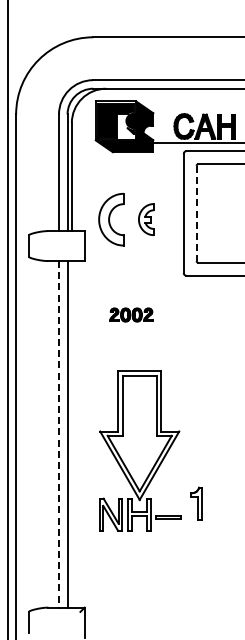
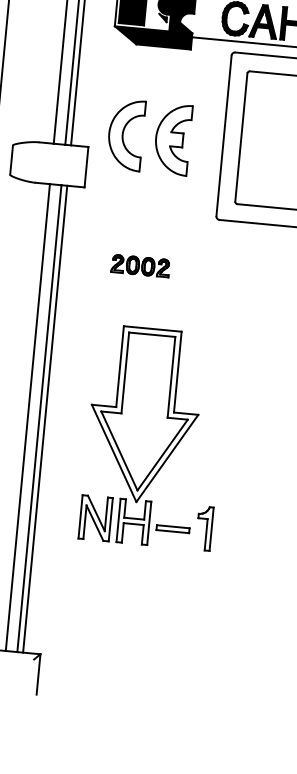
line: (196, 213) -> (241, 137), dashed -> solid
part: (146, 219) -> (173, 139), size x1.67
line: (59, 434) -> (28, 417), dashed -> solid
line: (71, 434) -> (44, 419), added
part: (140, 450) -> (143, 435), moved

